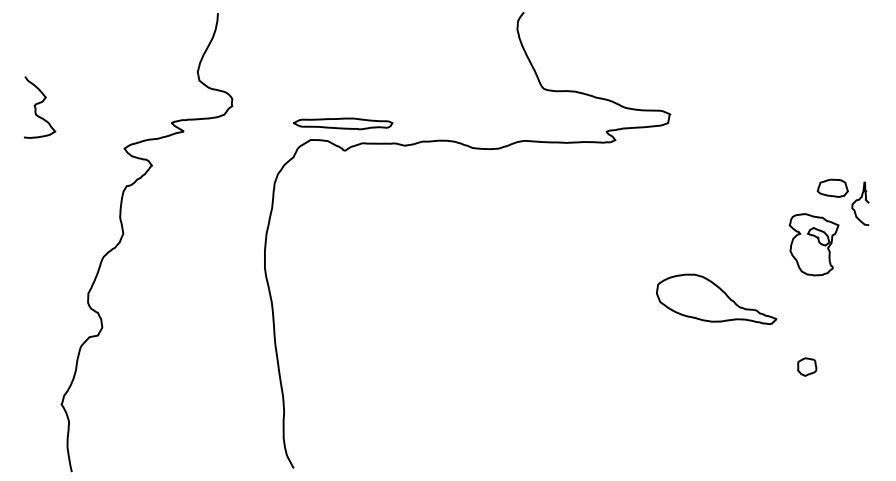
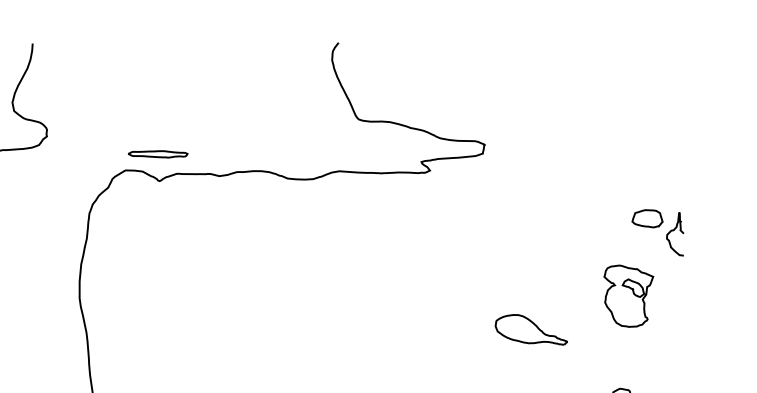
part: (343, 123) -> (158, 153), size x0.6
part: (813, 244) -> (628, 295), moved
part: (716, 299) -> (531, 329), size x0.6

